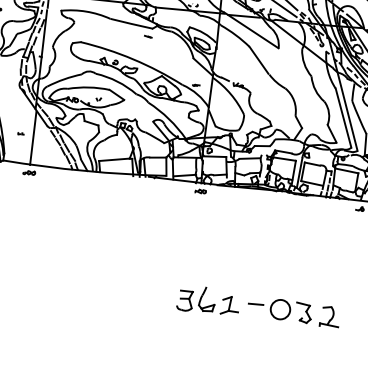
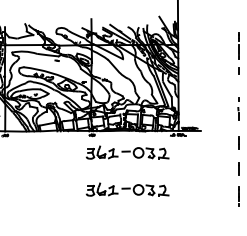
part: (266, 233) -> (127, 152), added

